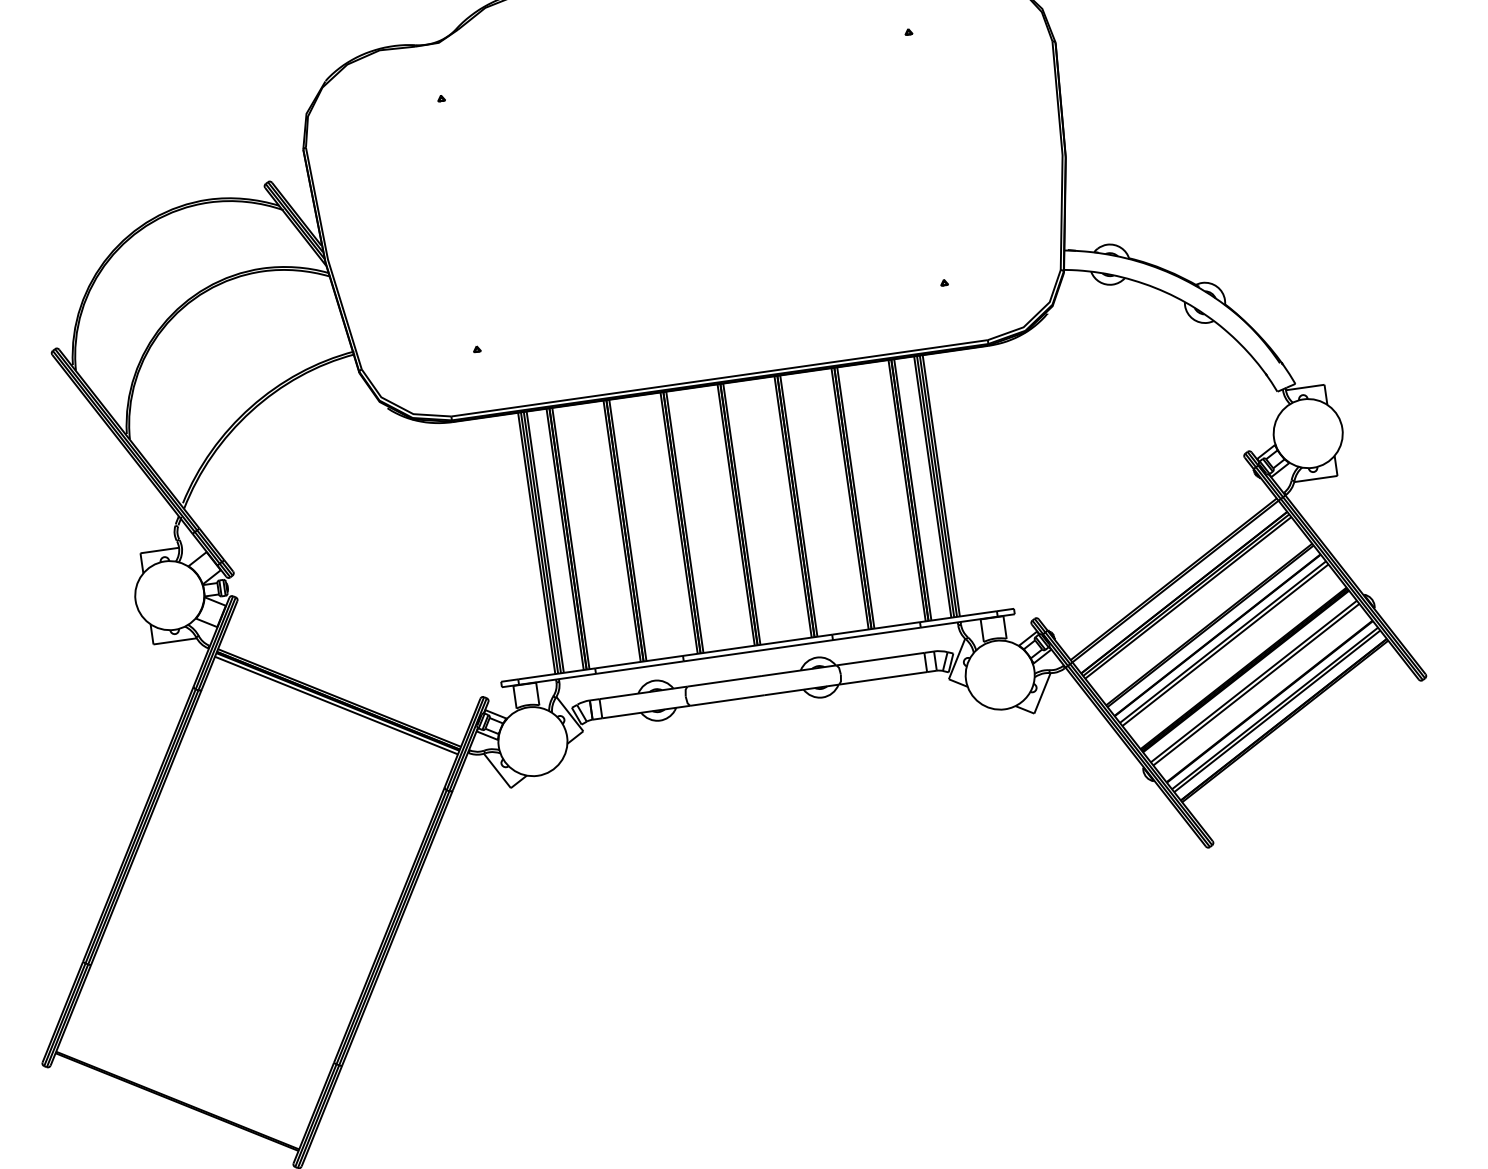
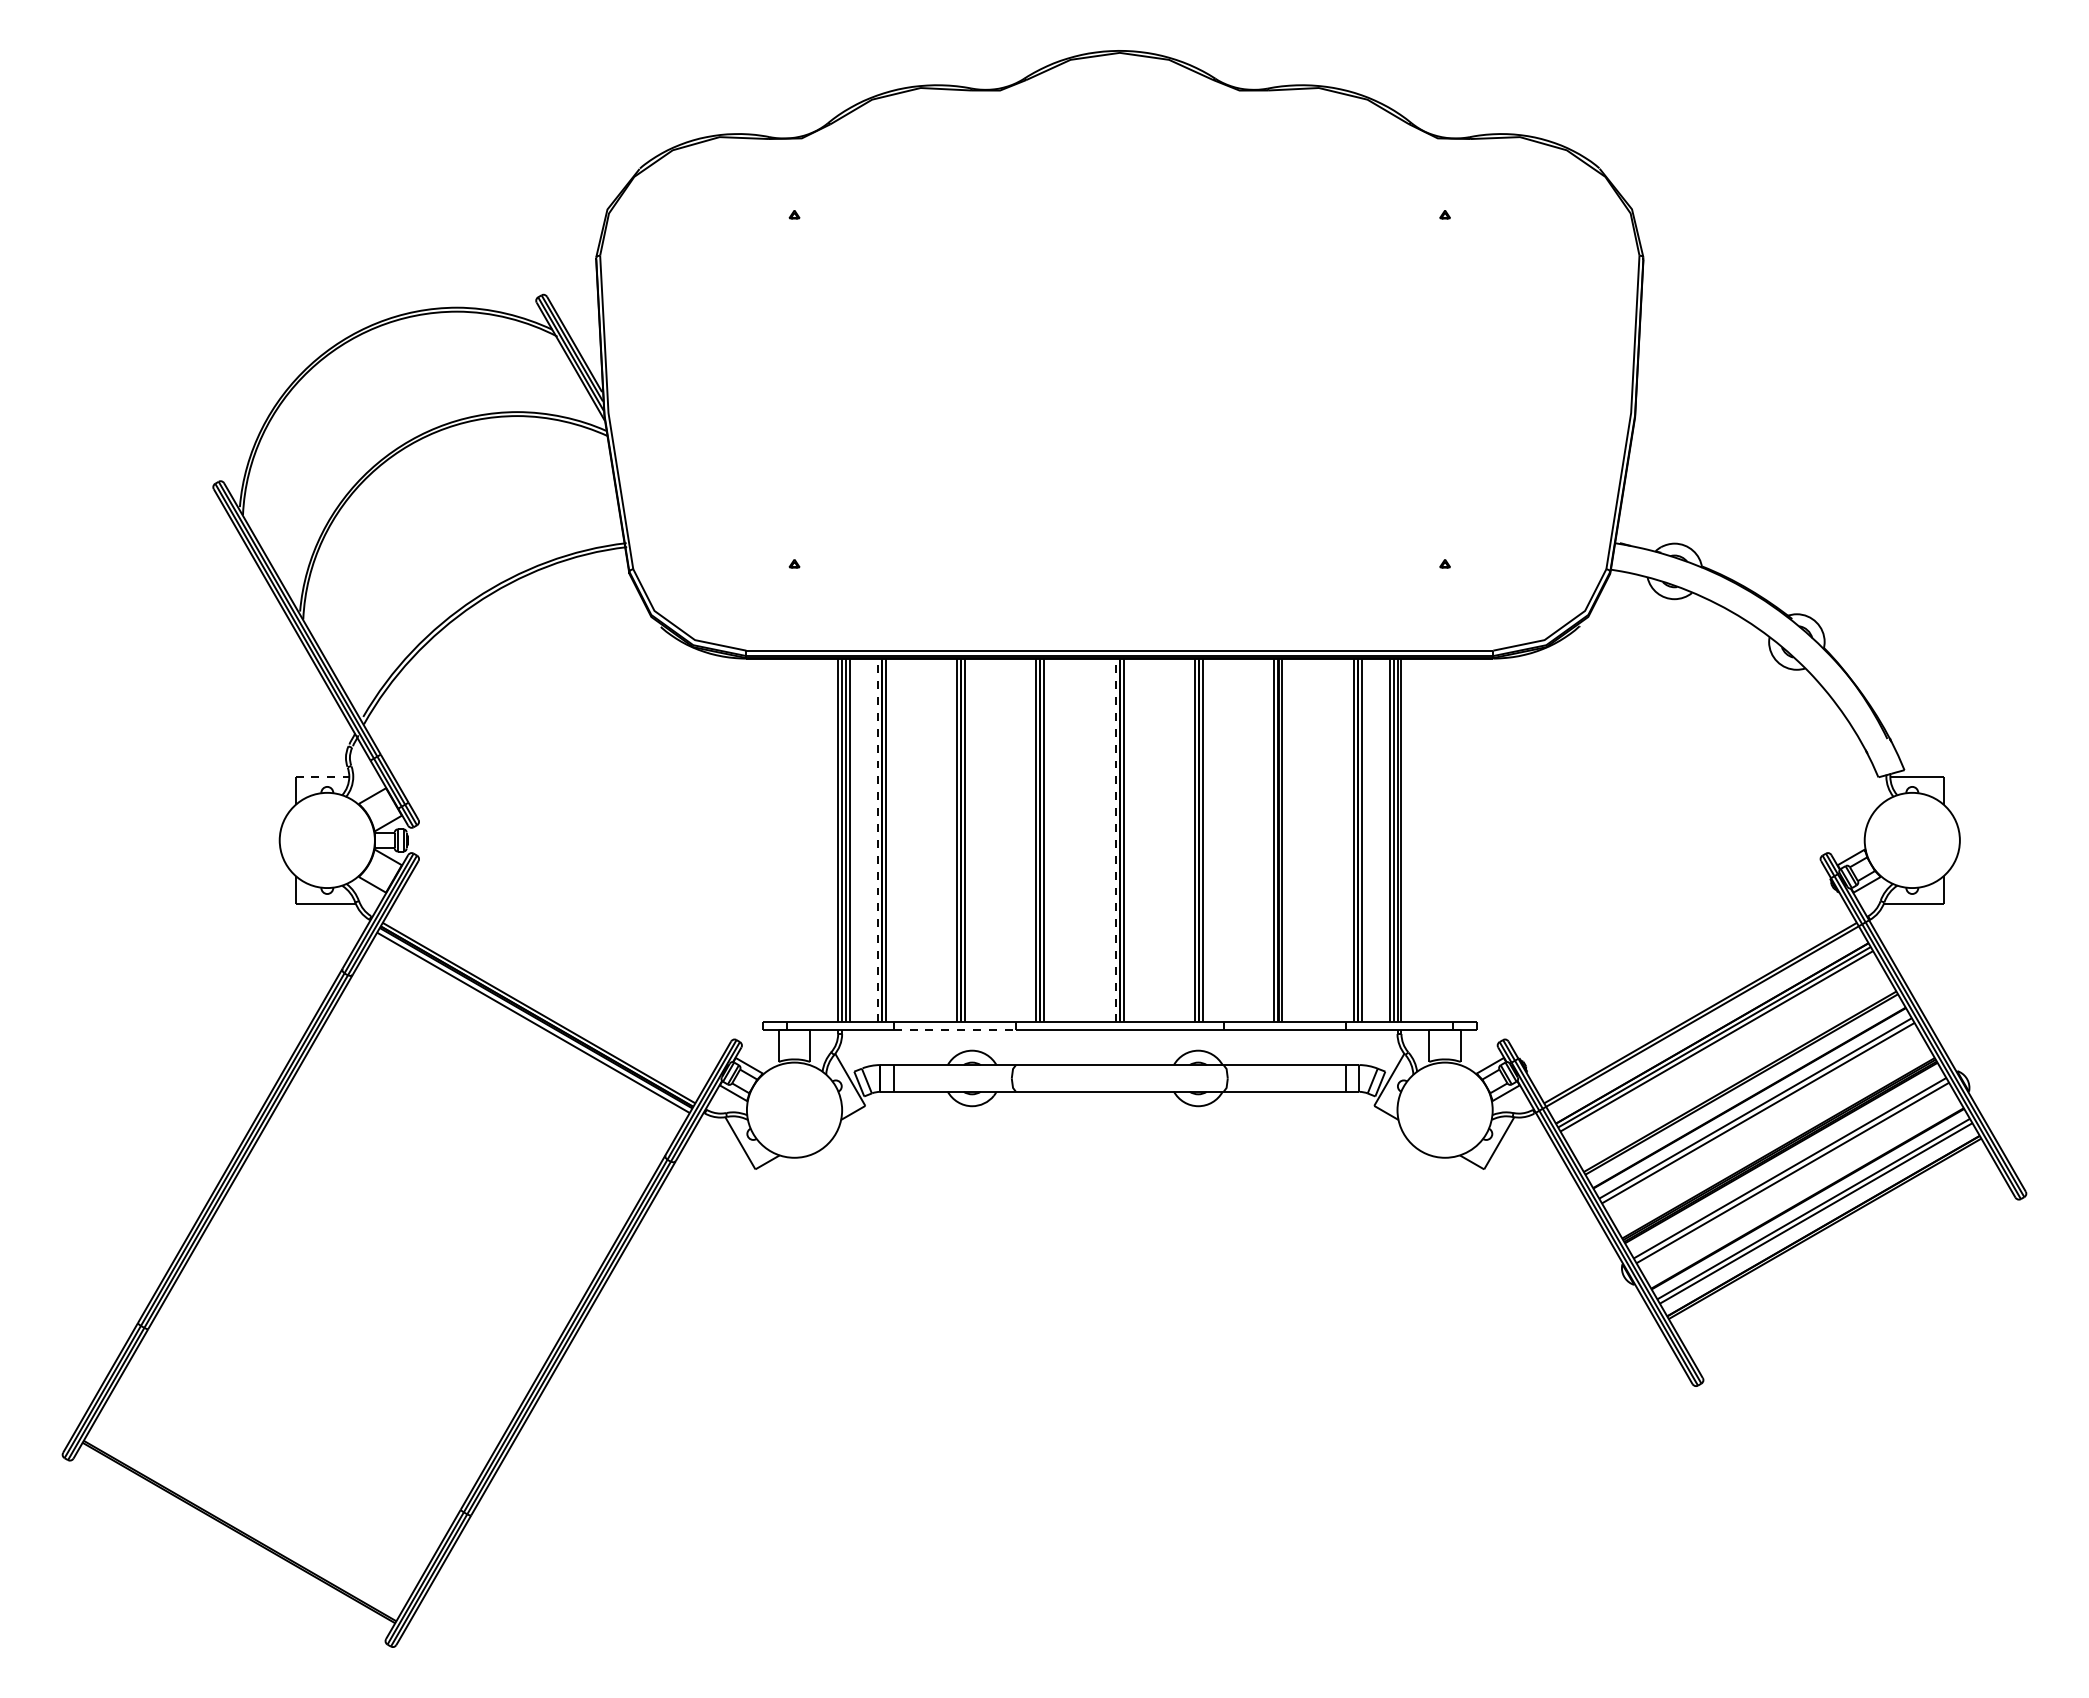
line: (735, 515) -> (1115, 840), solid -> dashed
line: (564, 539) -> (877, 840), solid -> dashed
line: (159, 550) -> (322, 776), solid -> dashed
line: (640, 667) -> (955, 1029), solid -> dashed

